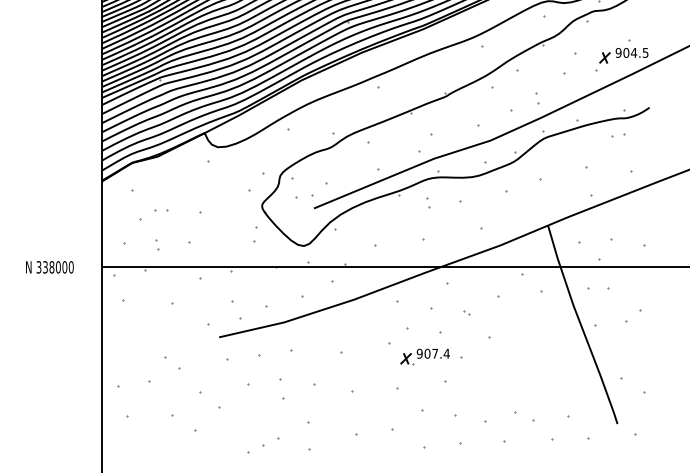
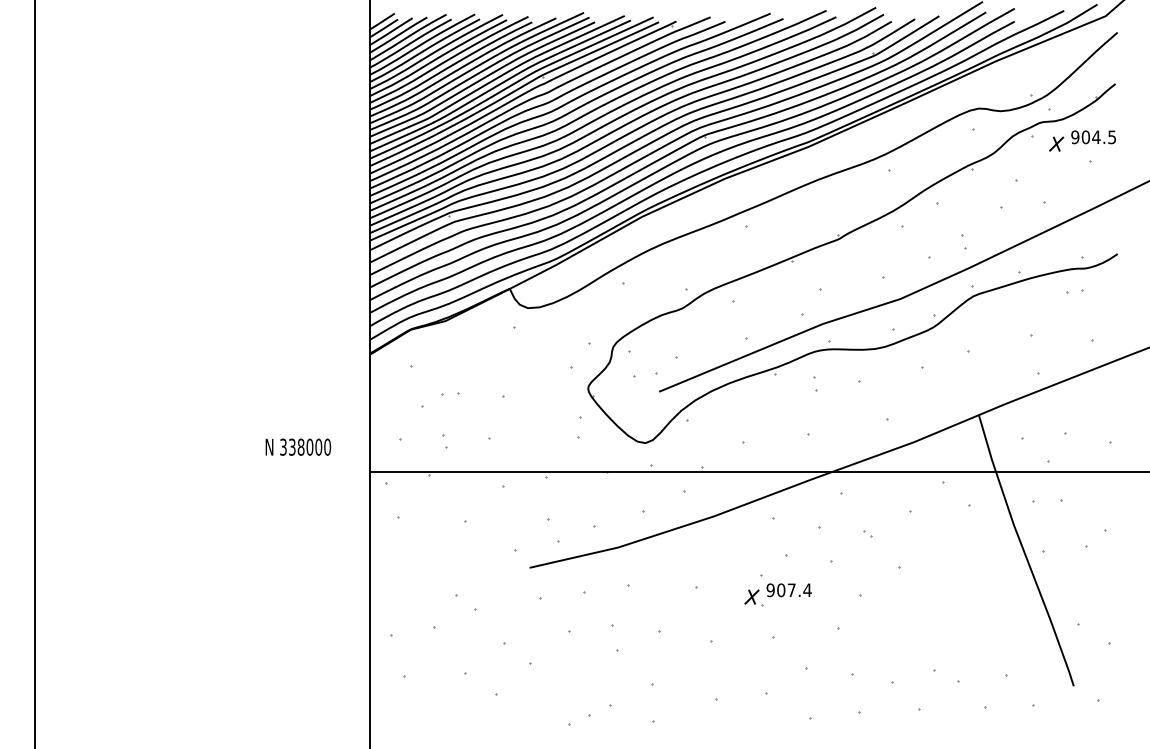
part: (623, 55) -> (1082, 140), moved
text: (50, 266) -> (298, 446), moved
part: (424, 356) -> (777, 594), moved

